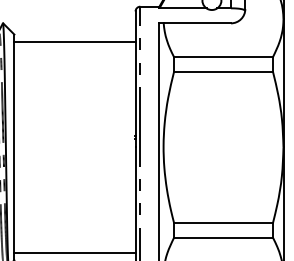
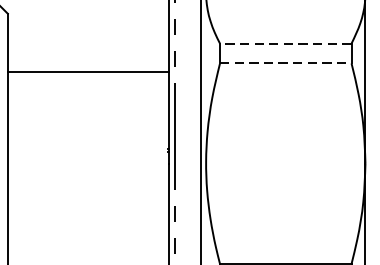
line: (74, 41) -> (87, 72), moved
line: (223, 57) -> (285, 44), solid -> dashed
line: (224, 71) -> (287, 62), solid -> dashed

